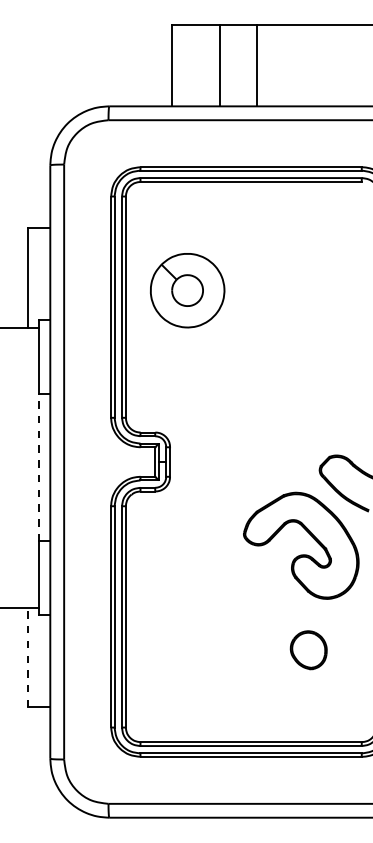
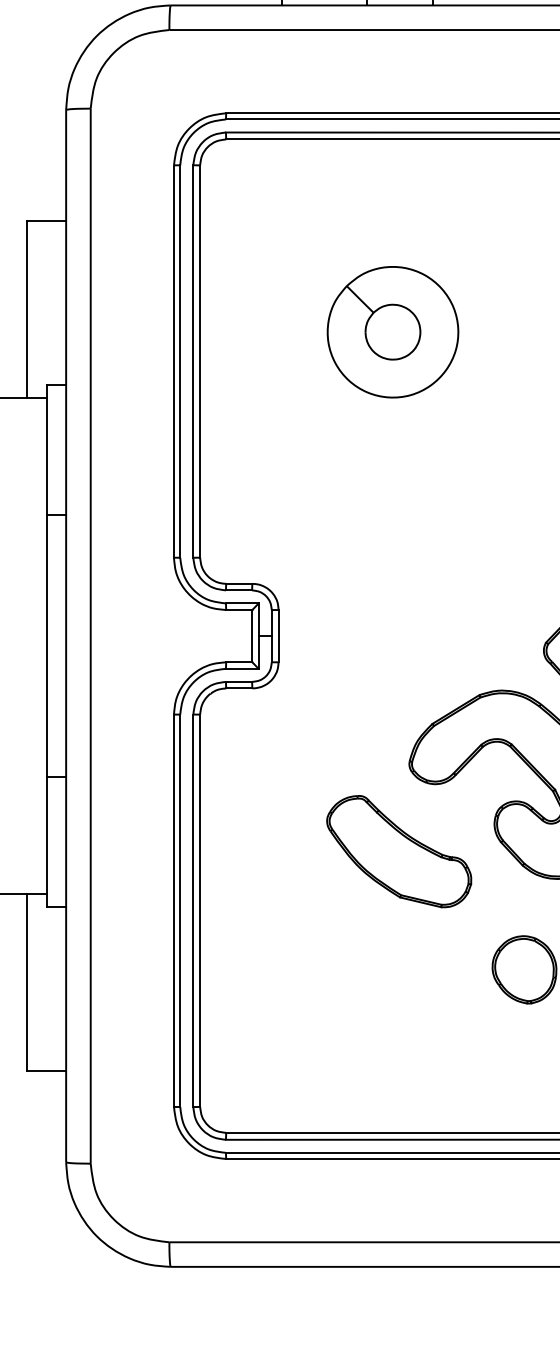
part: (187, 290) -> (392, 331), moved
line: (39, 467) -> (46, 645), dashed -> solid
part: (237, 583) -> (398, 851), added
line: (28, 657) -> (27, 982), dashed -> solid

